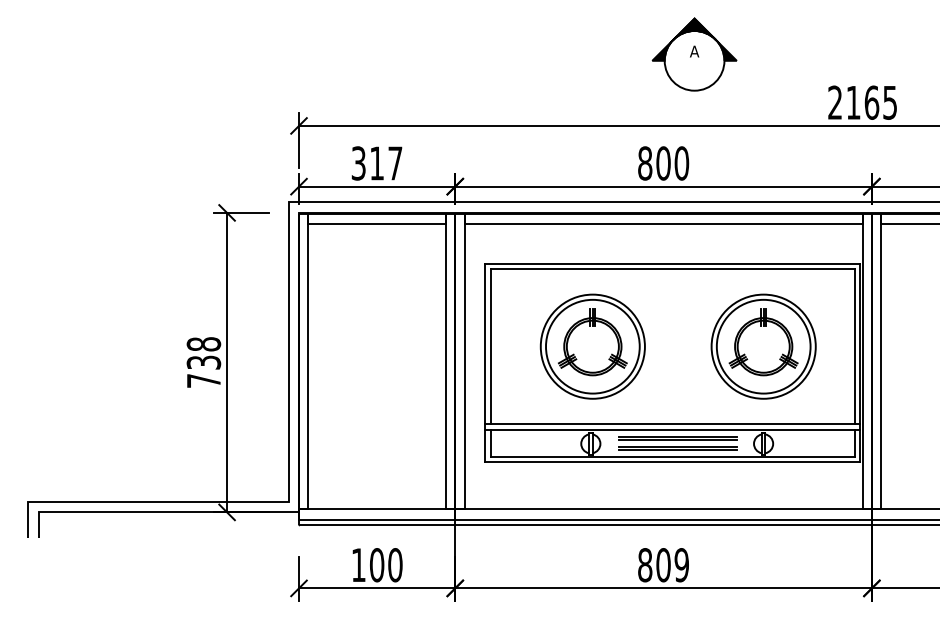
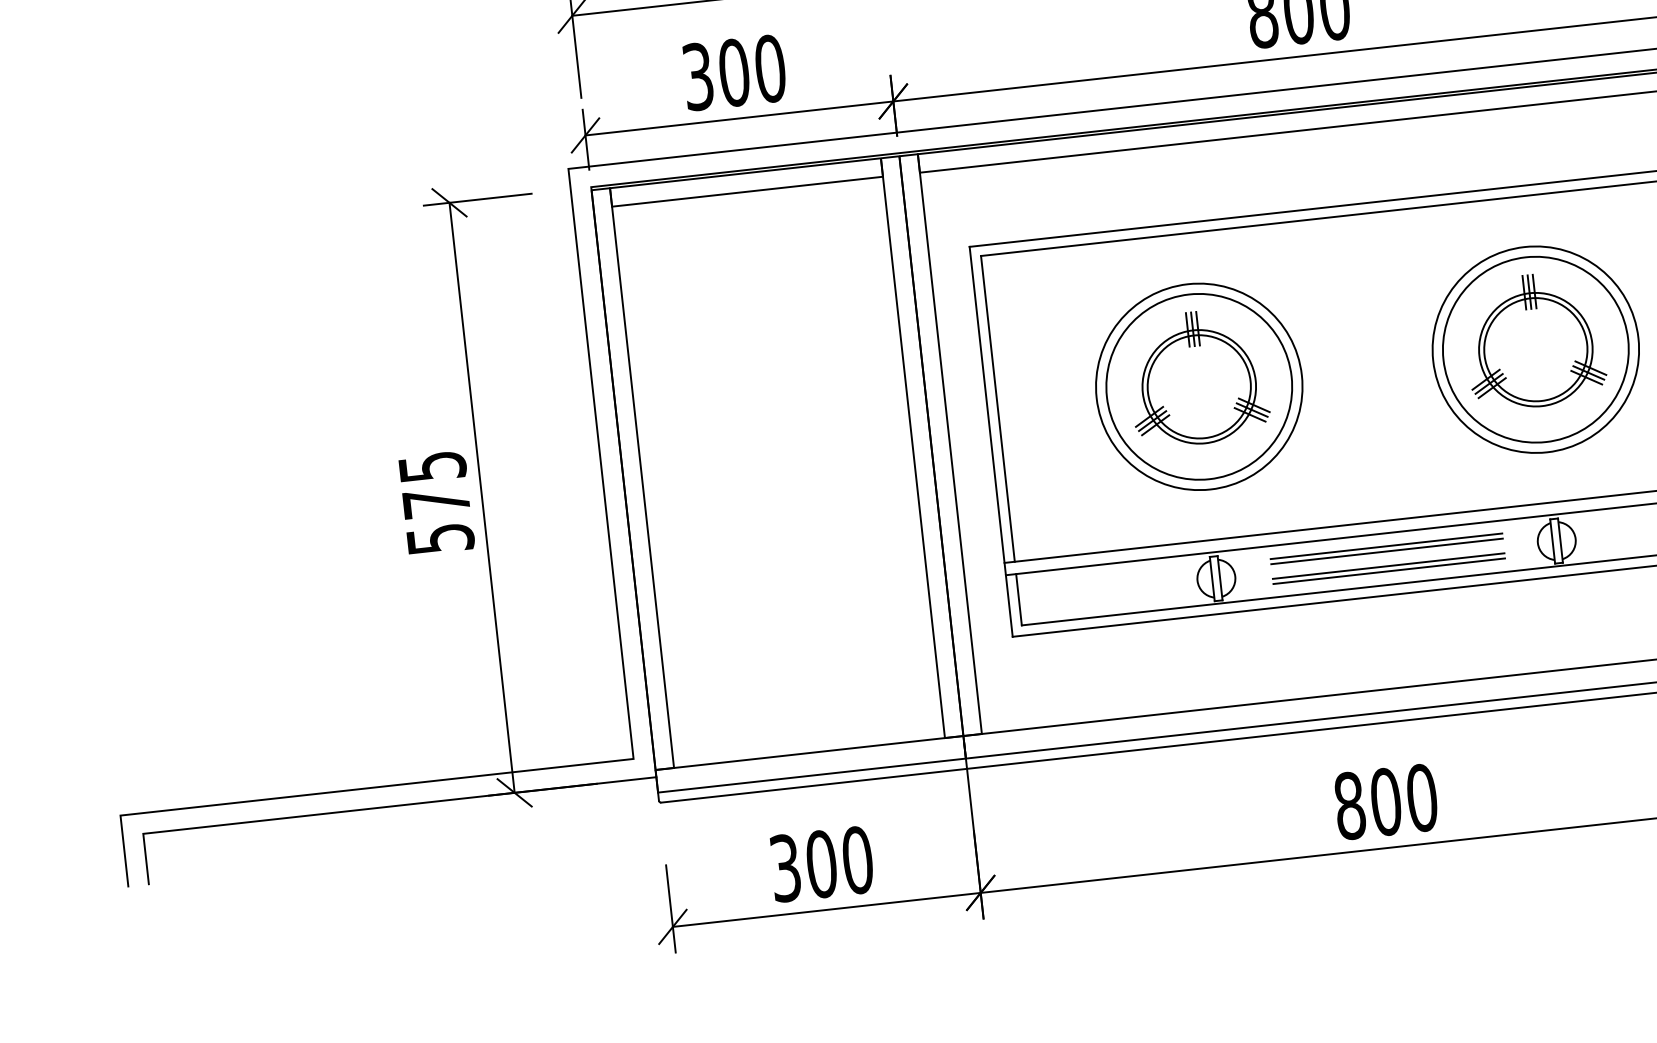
text: (386, 163) -> (752, 70), 317 -> 300
text: (203, 362) -> (435, 502), 738 -> 575
text: (358, 565) -> (785, 868), 100 -> 300
text: (681, 565) -> (1421, 798), 809 -> 800

